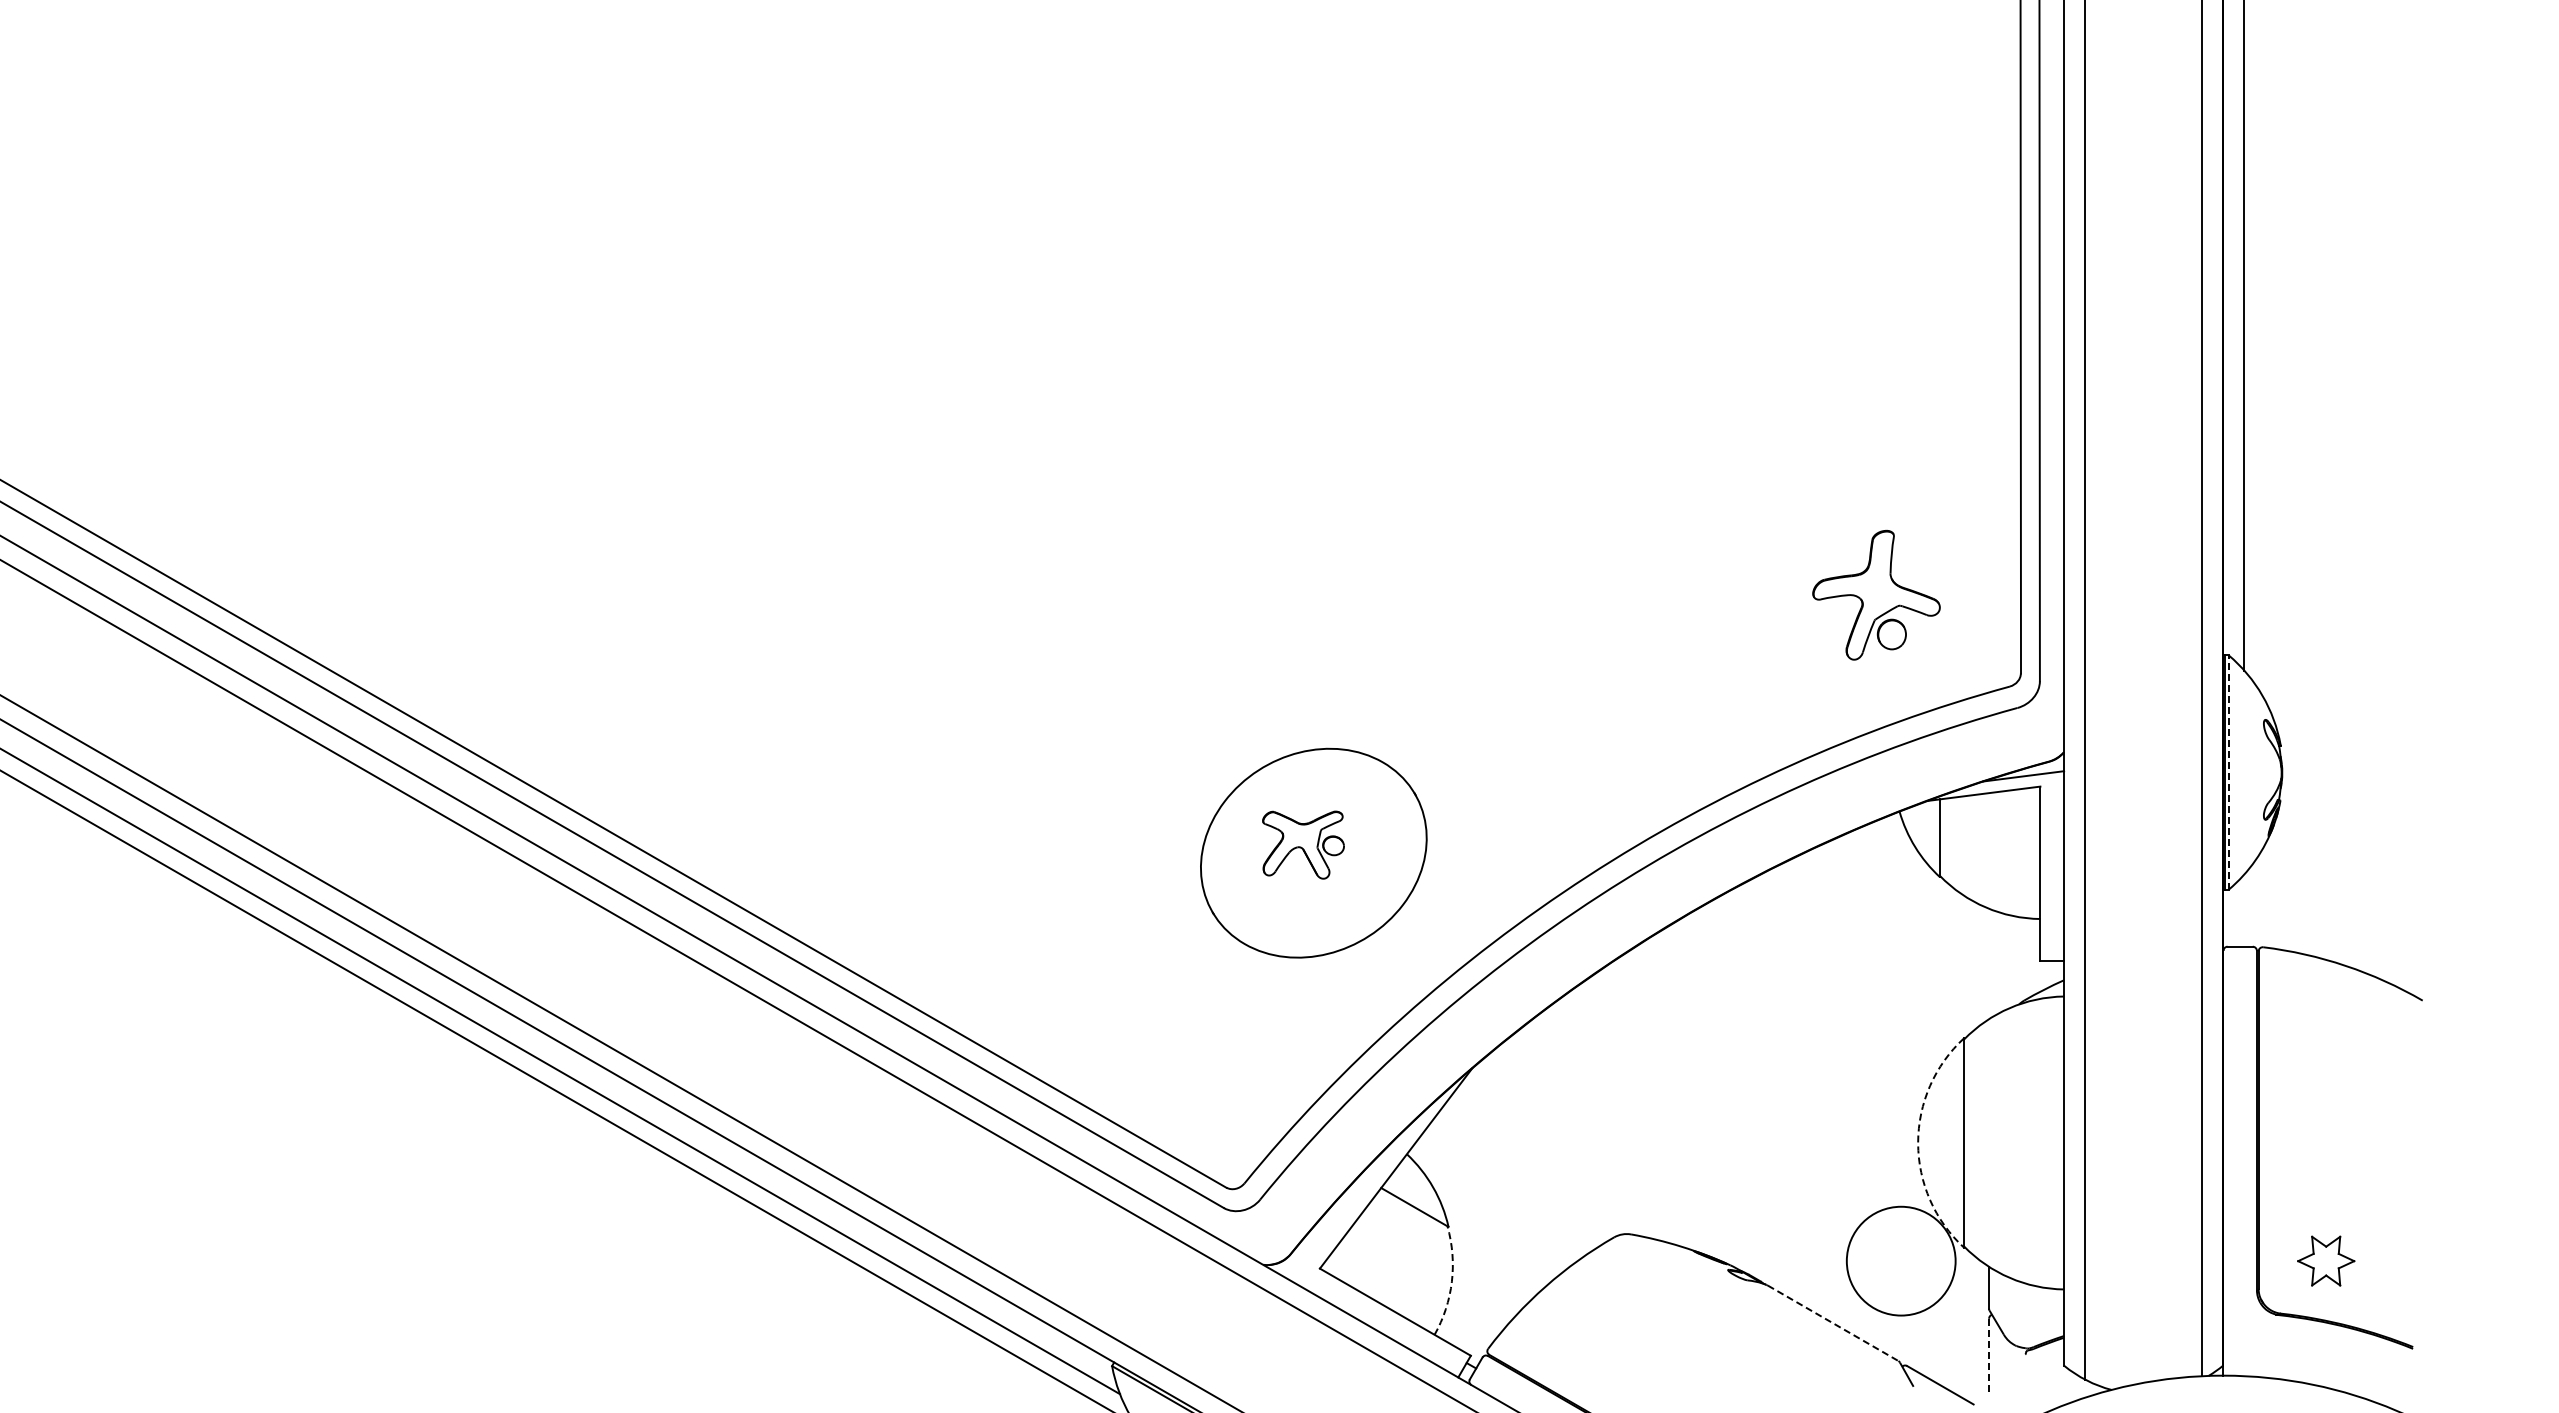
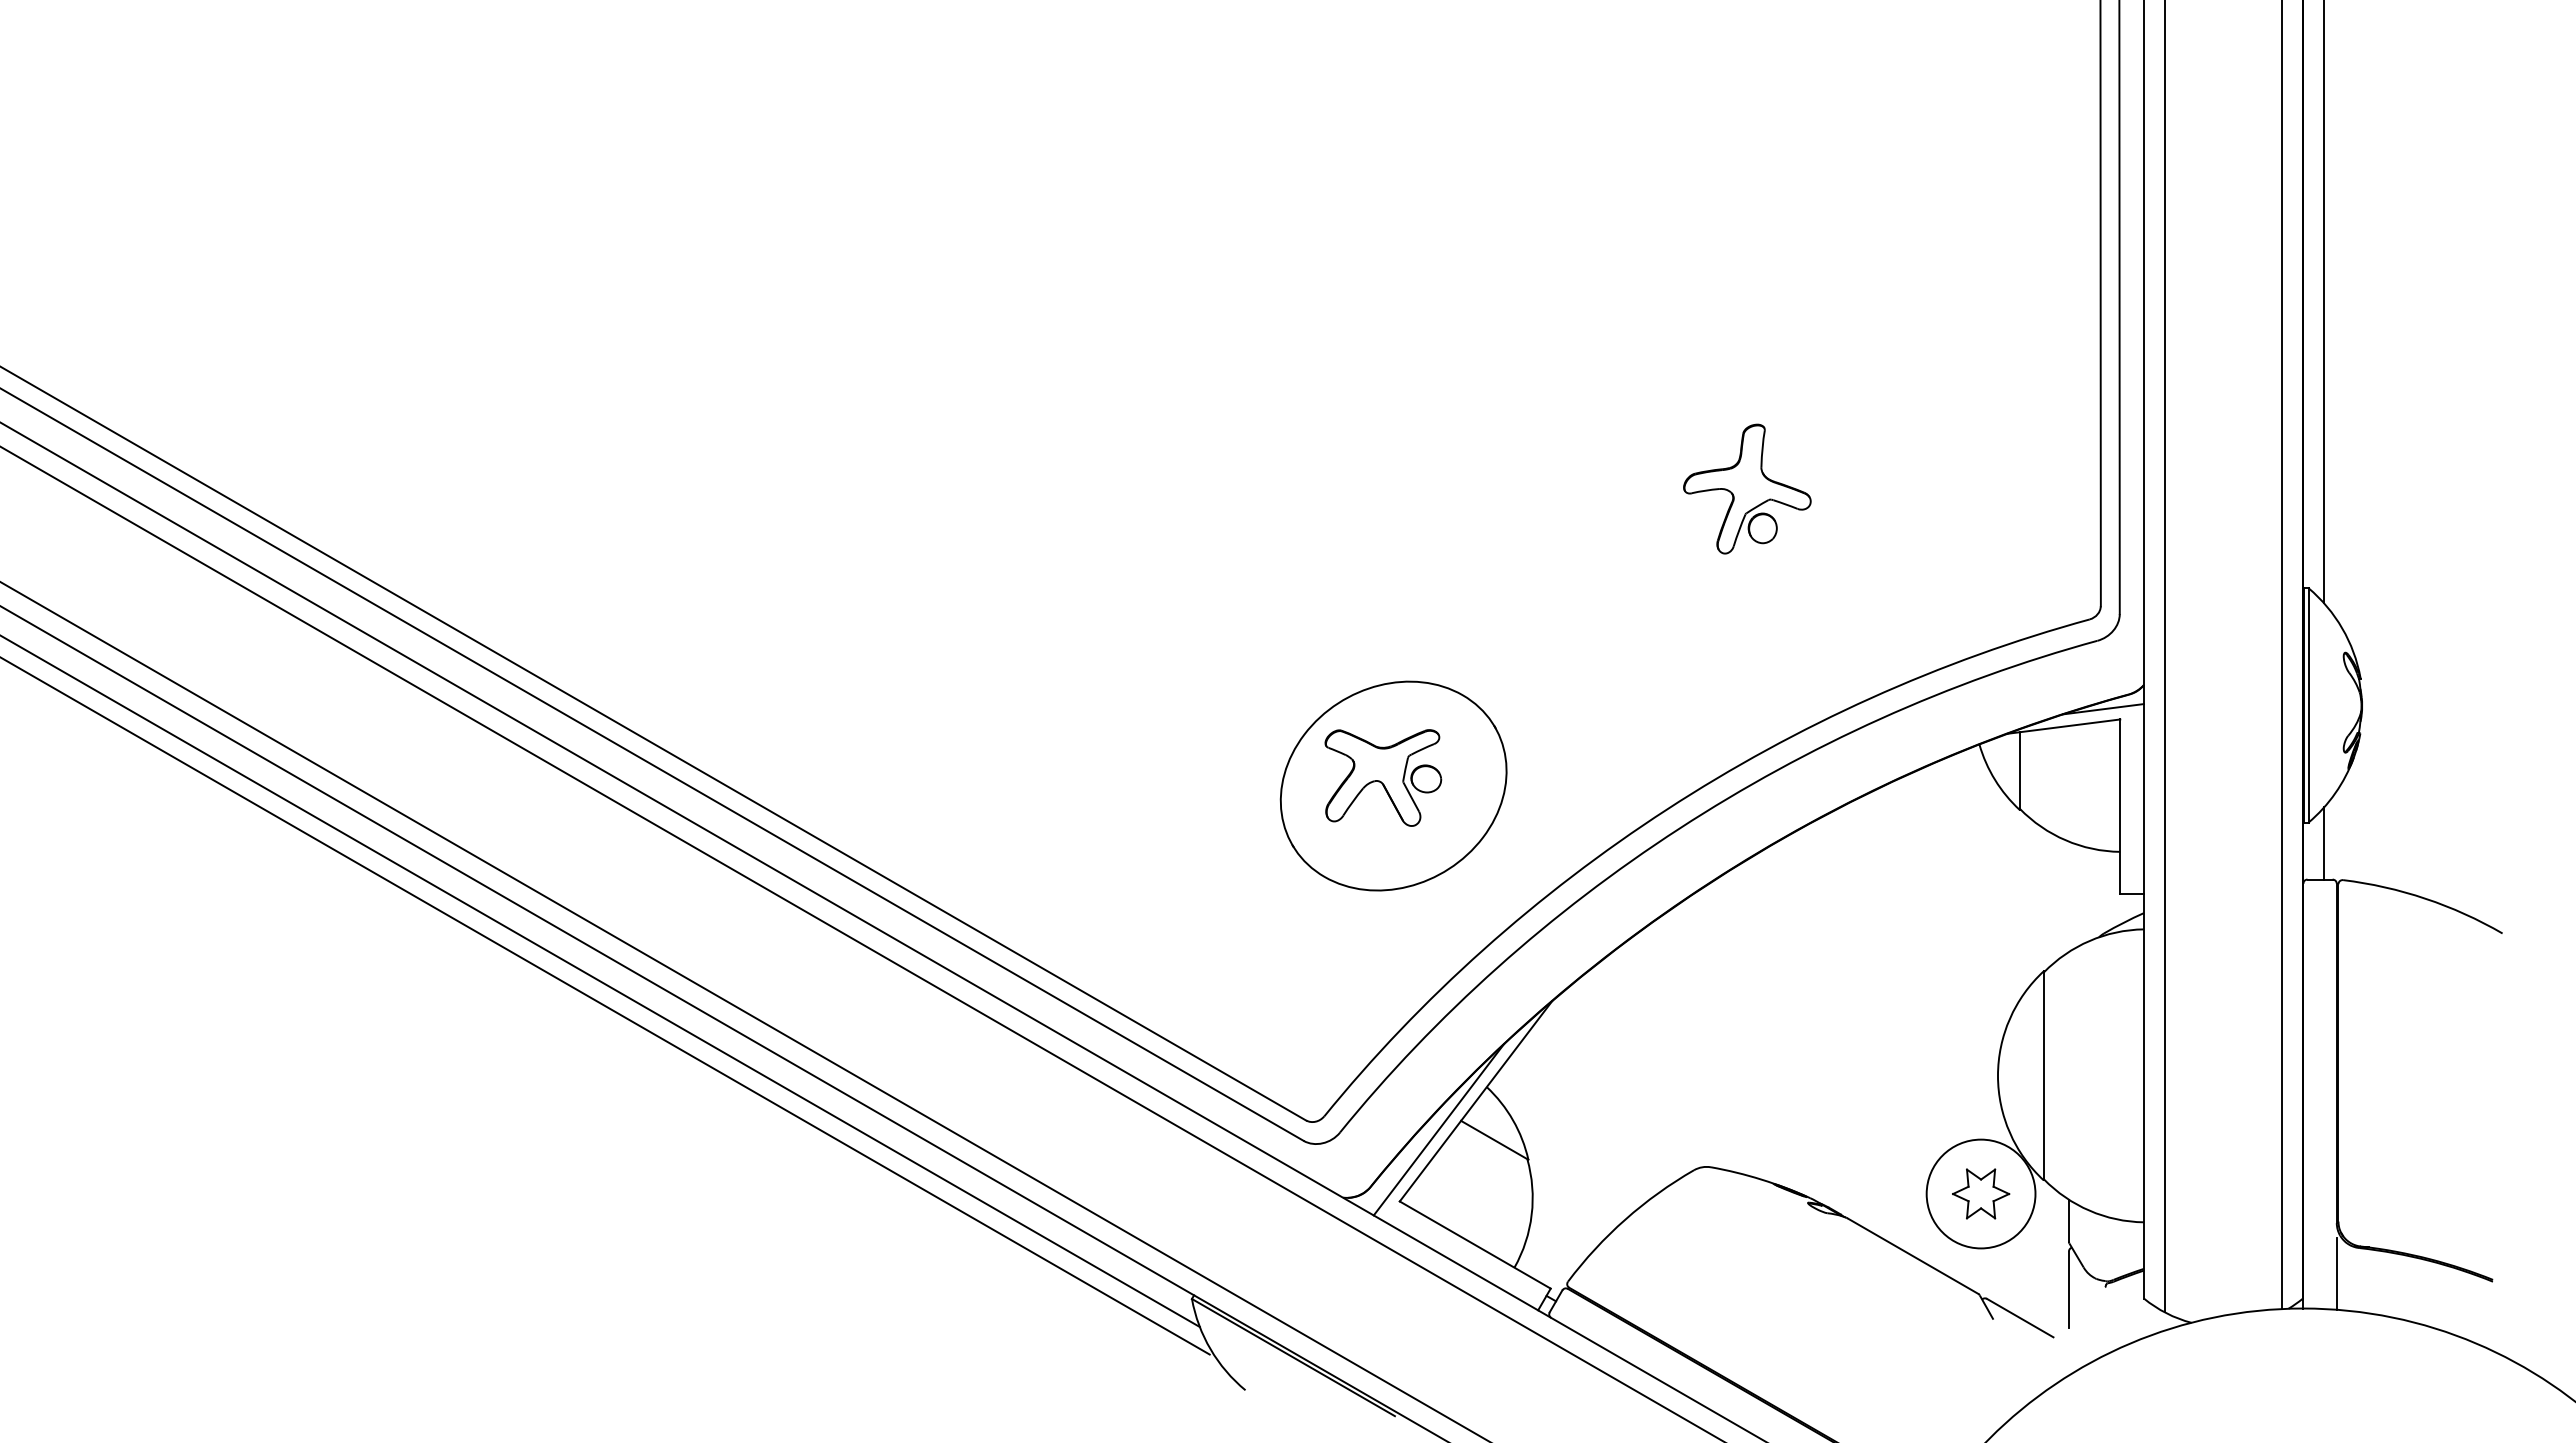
part: (1876, 594) -> (1747, 488), moved
line: (2228, 771) -> (2308, 704), dashed -> solid
part: (1303, 844) -> (1383, 777), size x1.43
line: (2244, 910) -> (2324, 843), added
arc: (1917, 1142) -> (1997, 1075), dashed -> solid
line: (1358, 1196) -> (1438, 1129), added
part: (2326, 1260) -> (1981, 1193), moved
arc: (1451, 1281) -> (1531, 1214), dashed -> solid
line: (1833, 1323) -> (1913, 1256), dashed -> solid
line: (2256, 1340) -> (2336, 1273), added
line: (1988, 1357) -> (2068, 1290), dashed -> solid

